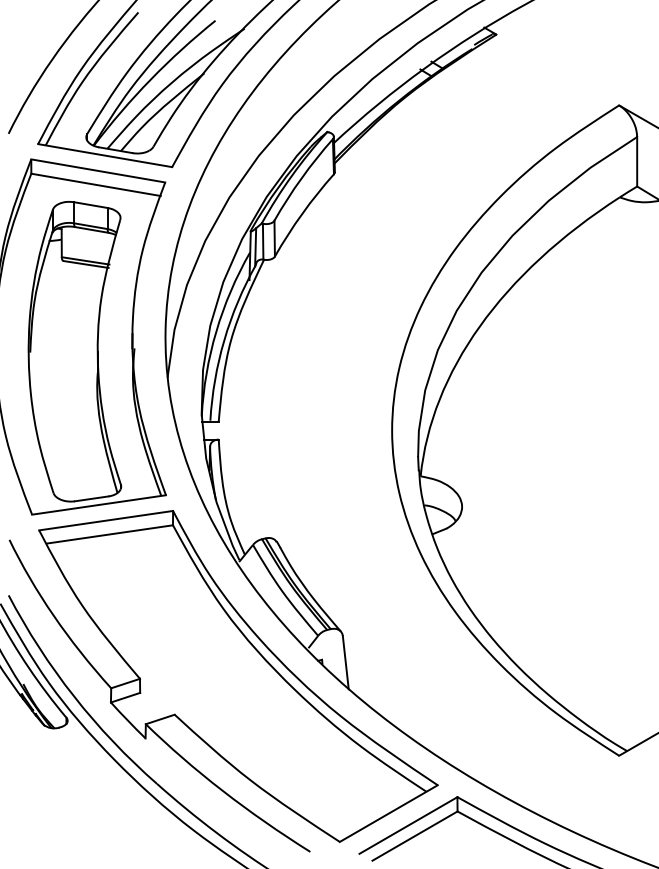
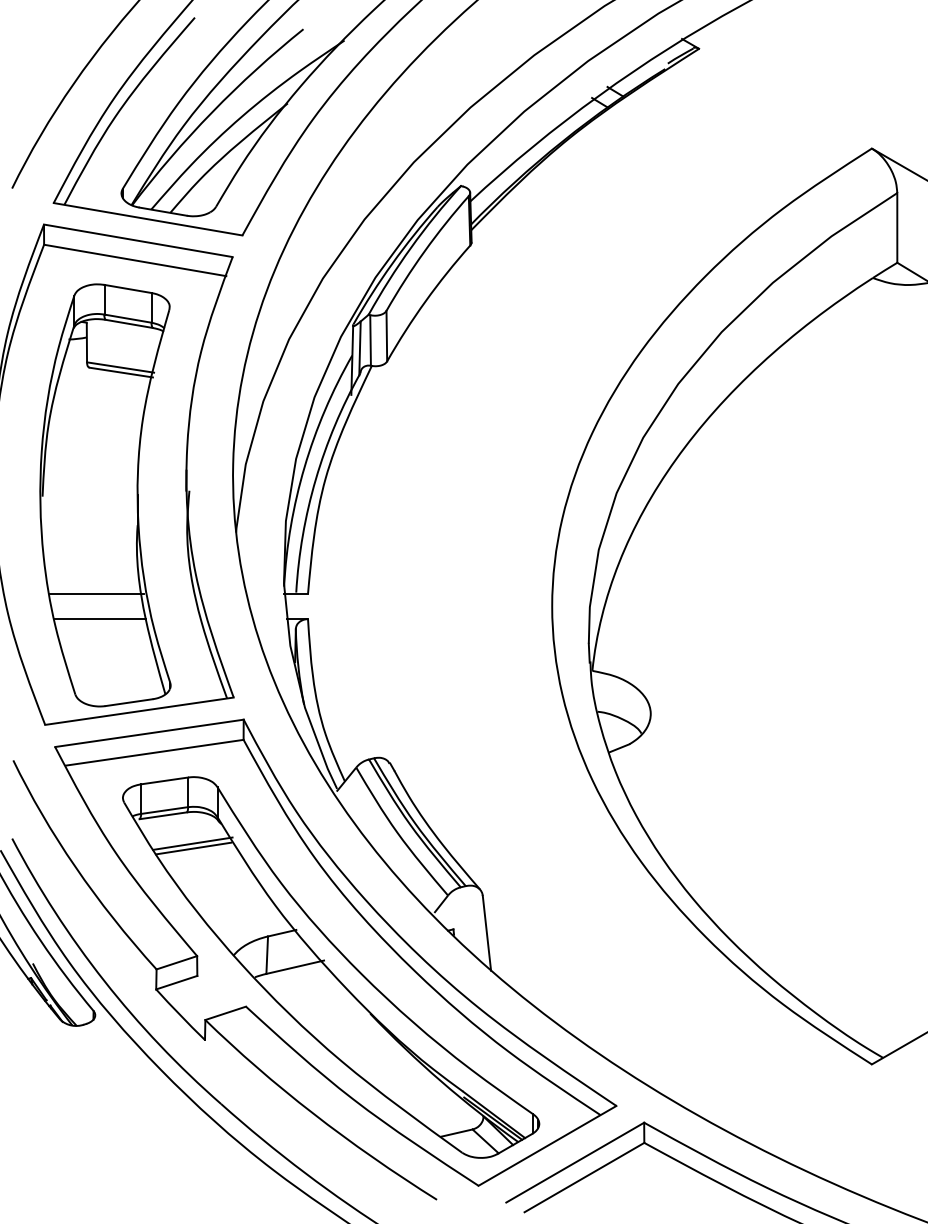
line: (68, 421) -> (96, 593), added
line: (70, 439) -> (99, 619), added
part: (234, 686) -> (330, 966), added

